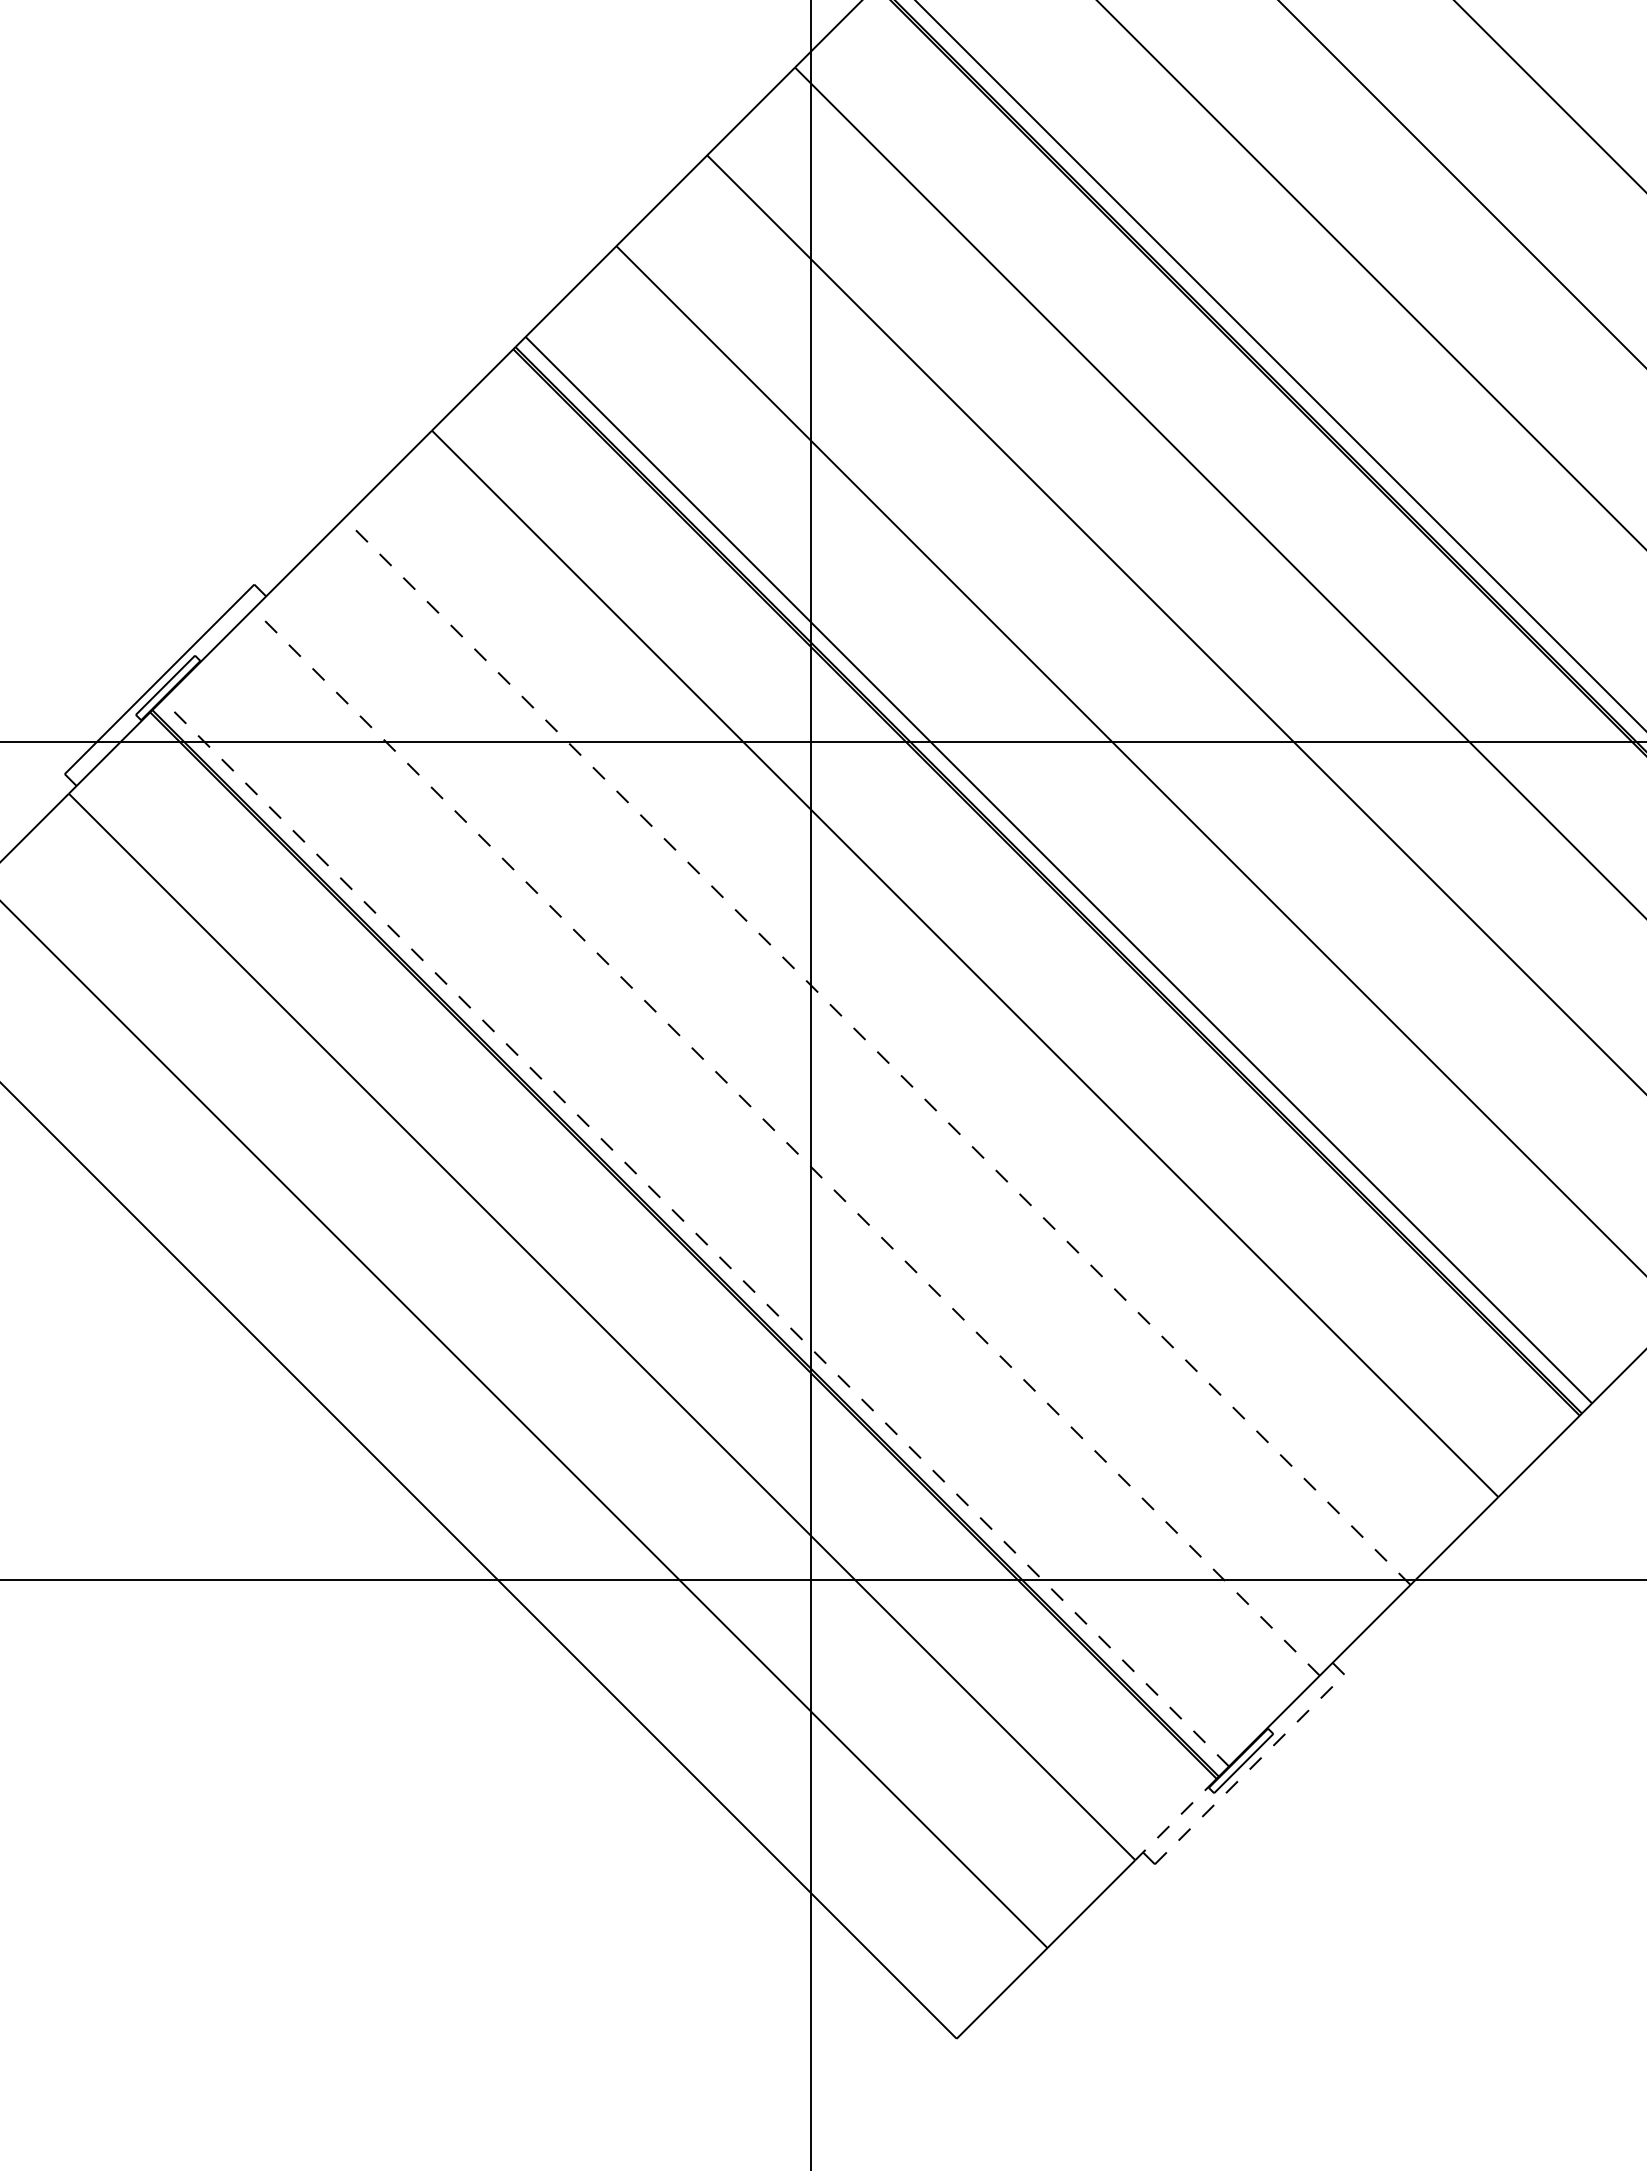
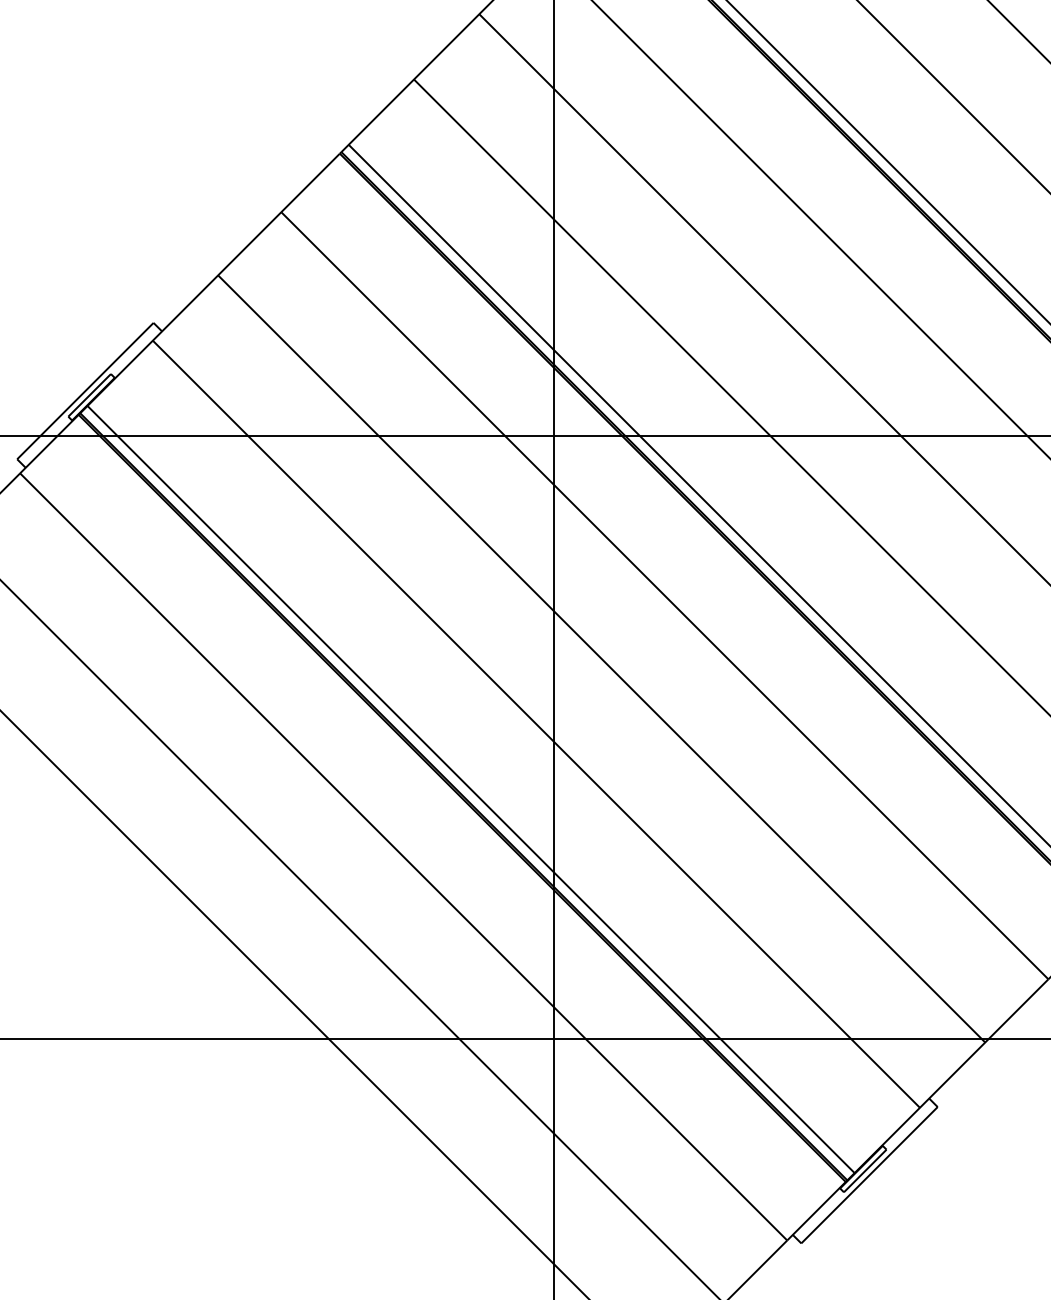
line: (877, 1051) -> (601, 658), dashed -> solid
line: (786, 1142) -> (536, 724), dashed -> solid
line: (695, 1232) -> (470, 788), dashed -> solid
line: (1250, 1769) -> (870, 1175), dashed -> solid
line: (1176, 1819) -> (816, 1211), dashed -> solid

